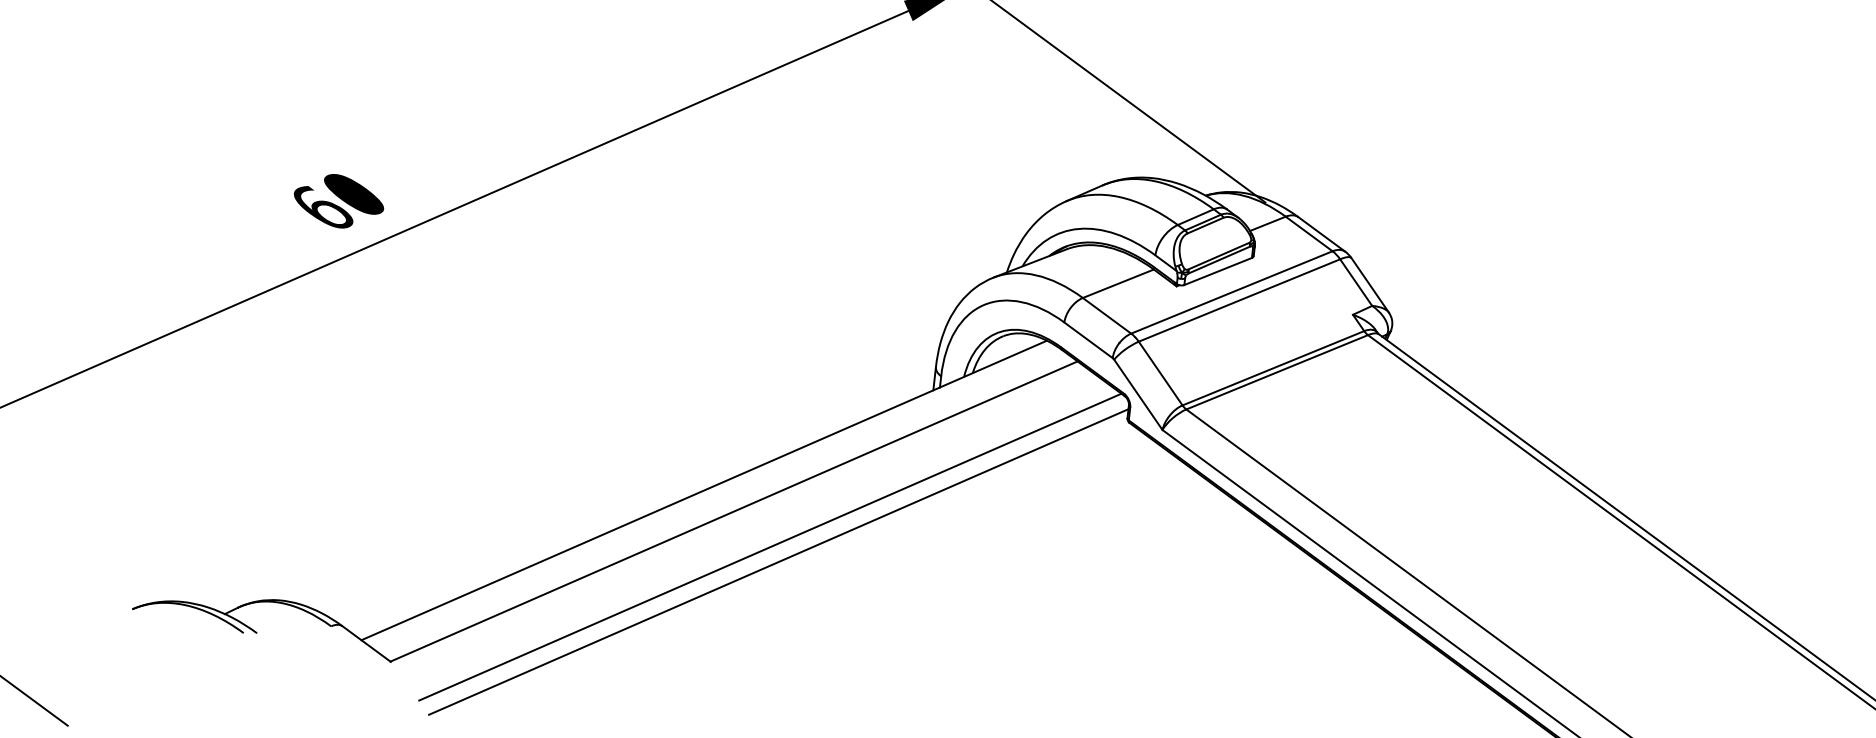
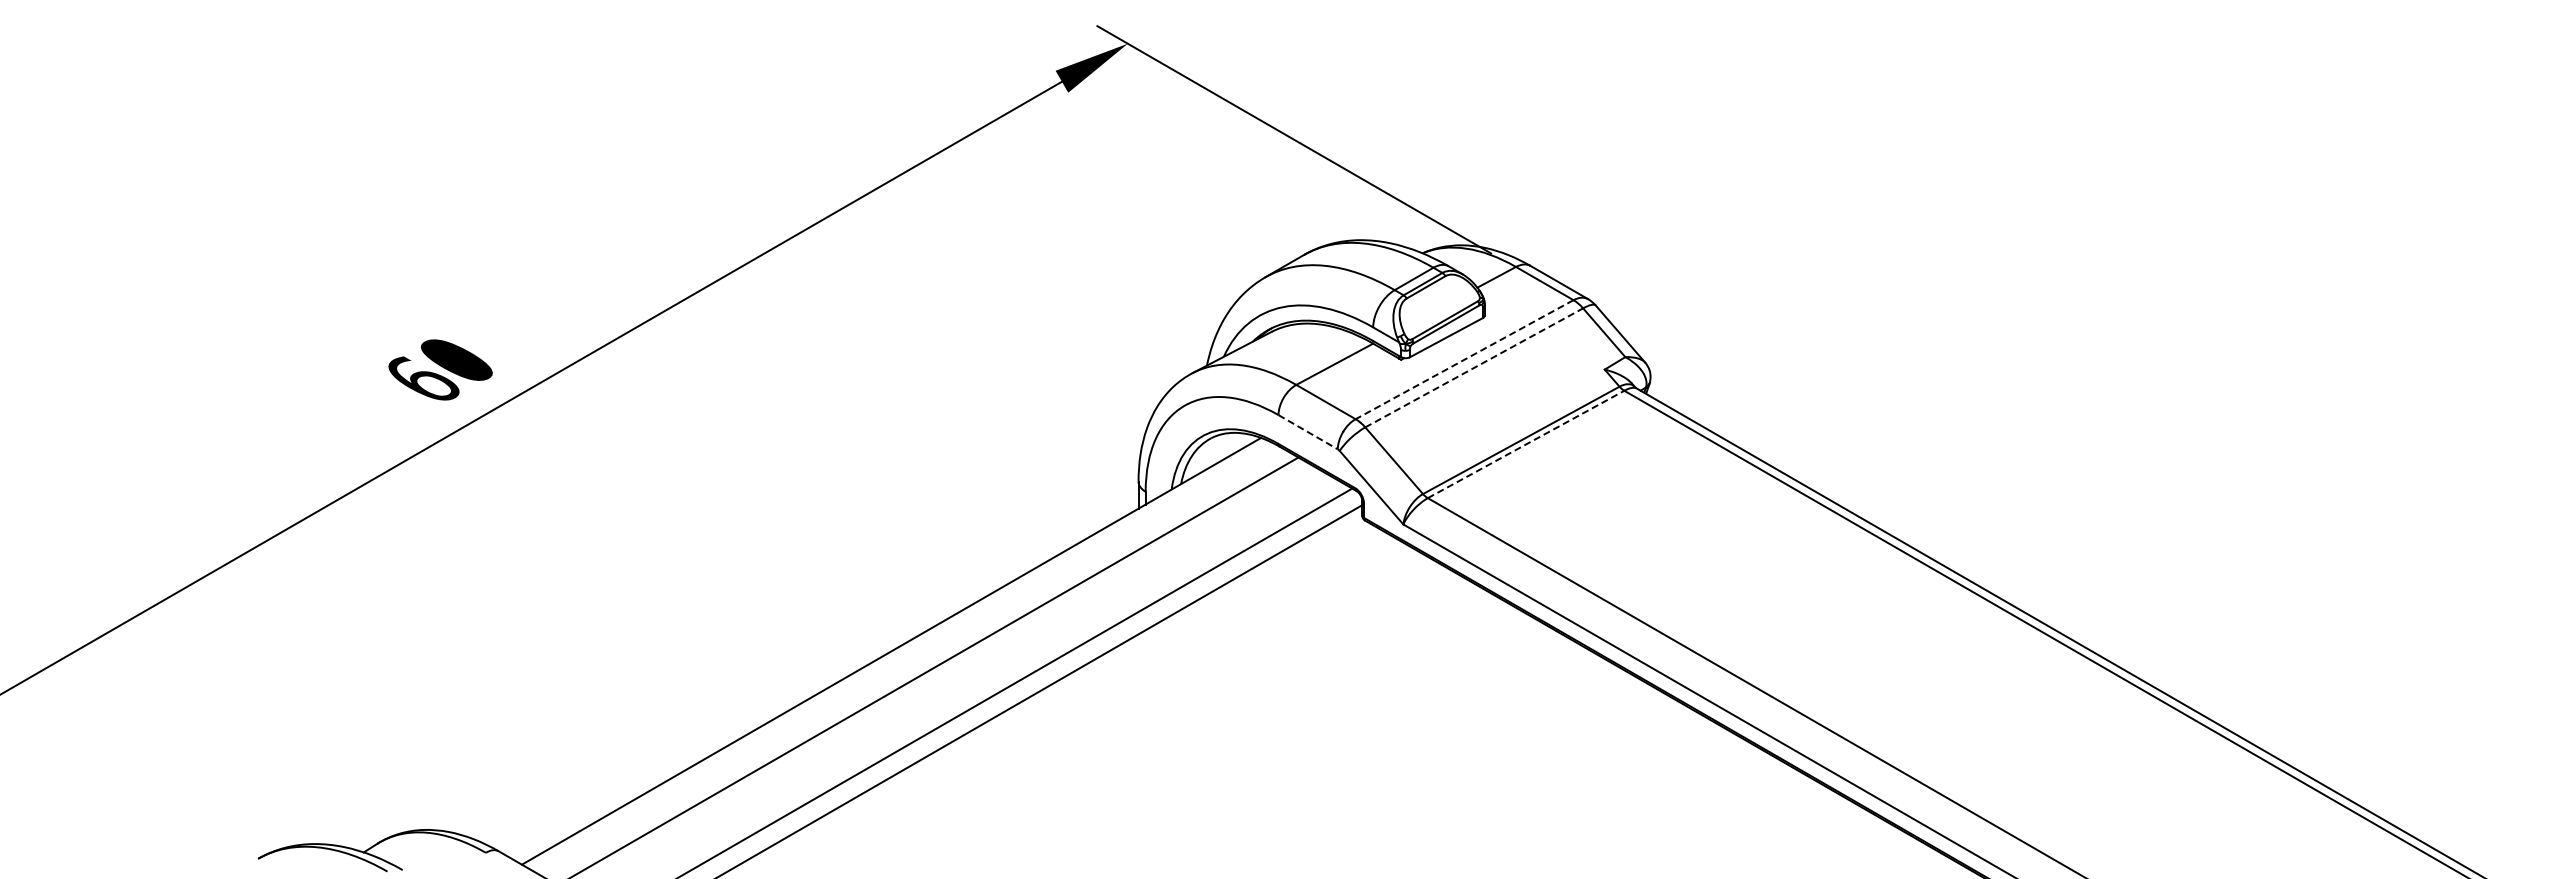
line: (1231, 292) -> (1464, 359), solid -> dashed
line: (1239, 300) -> (1474, 367), solid -> dashed
line: (1088, 340) -> (1308, 432), solid -> dashed
line: (1277, 372) -> (1526, 444), solid -> dashed

